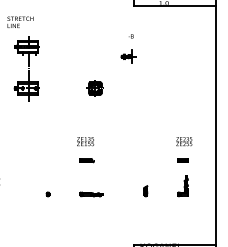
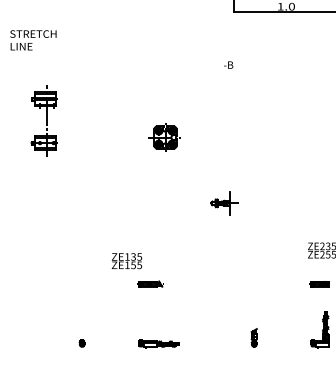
part: (128, 56) -> (223, 202), moved
part: (26, 68) -> (44, 121), size x0.6
part: (94, 88) -> (163, 137), moved
text: (85, 141) -> (126, 260), moved

